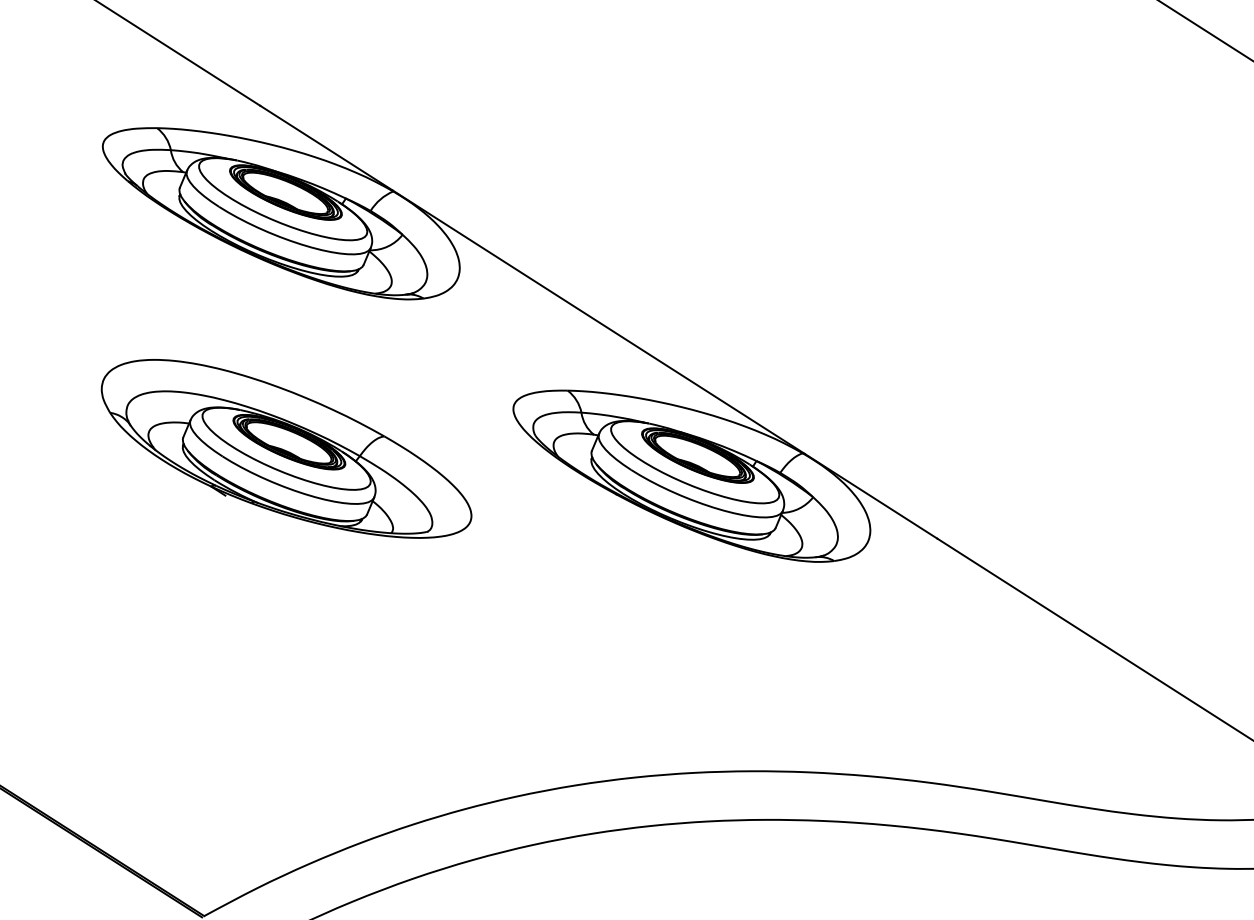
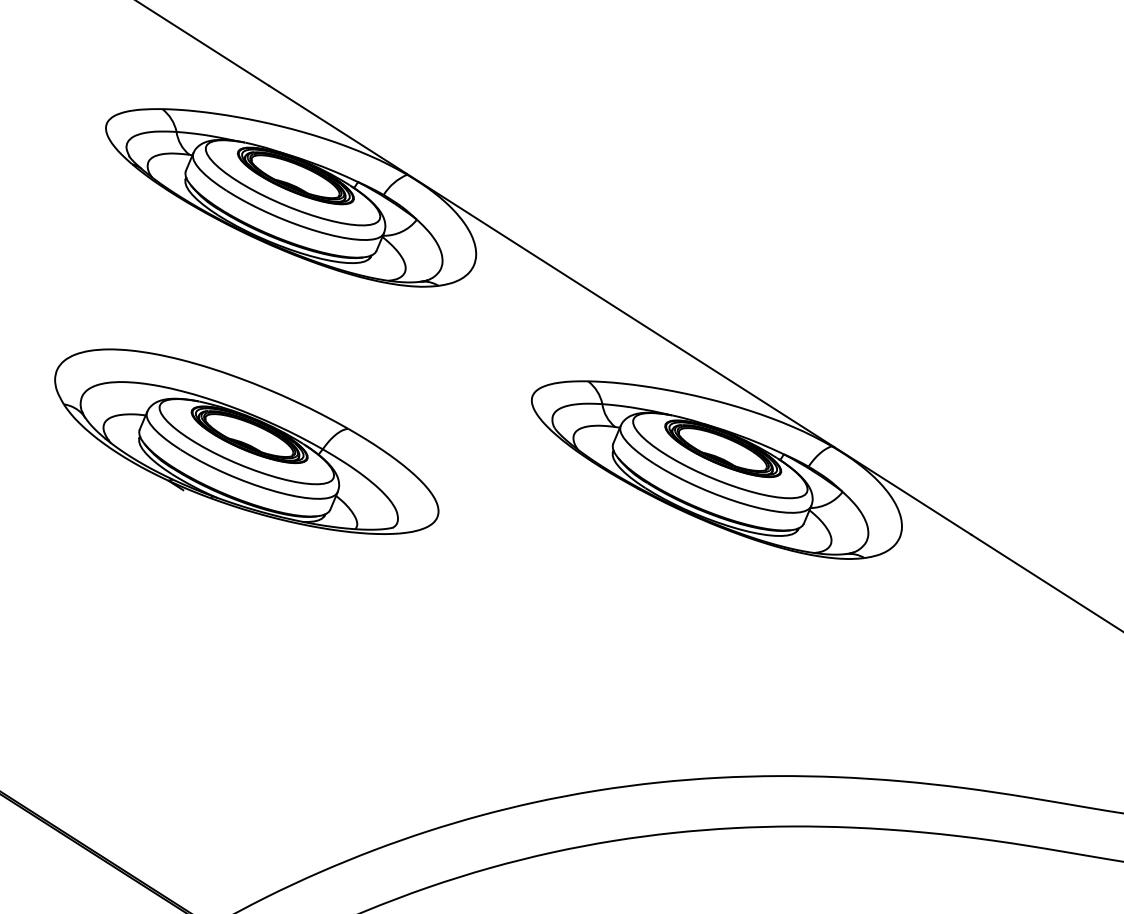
part: (286, 448) -> (246, 441), moved

